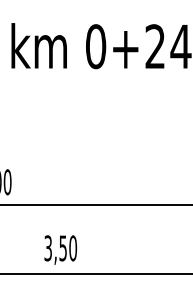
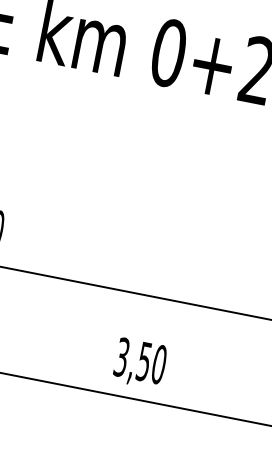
text: (60, 249) -> (140, 362), moved

